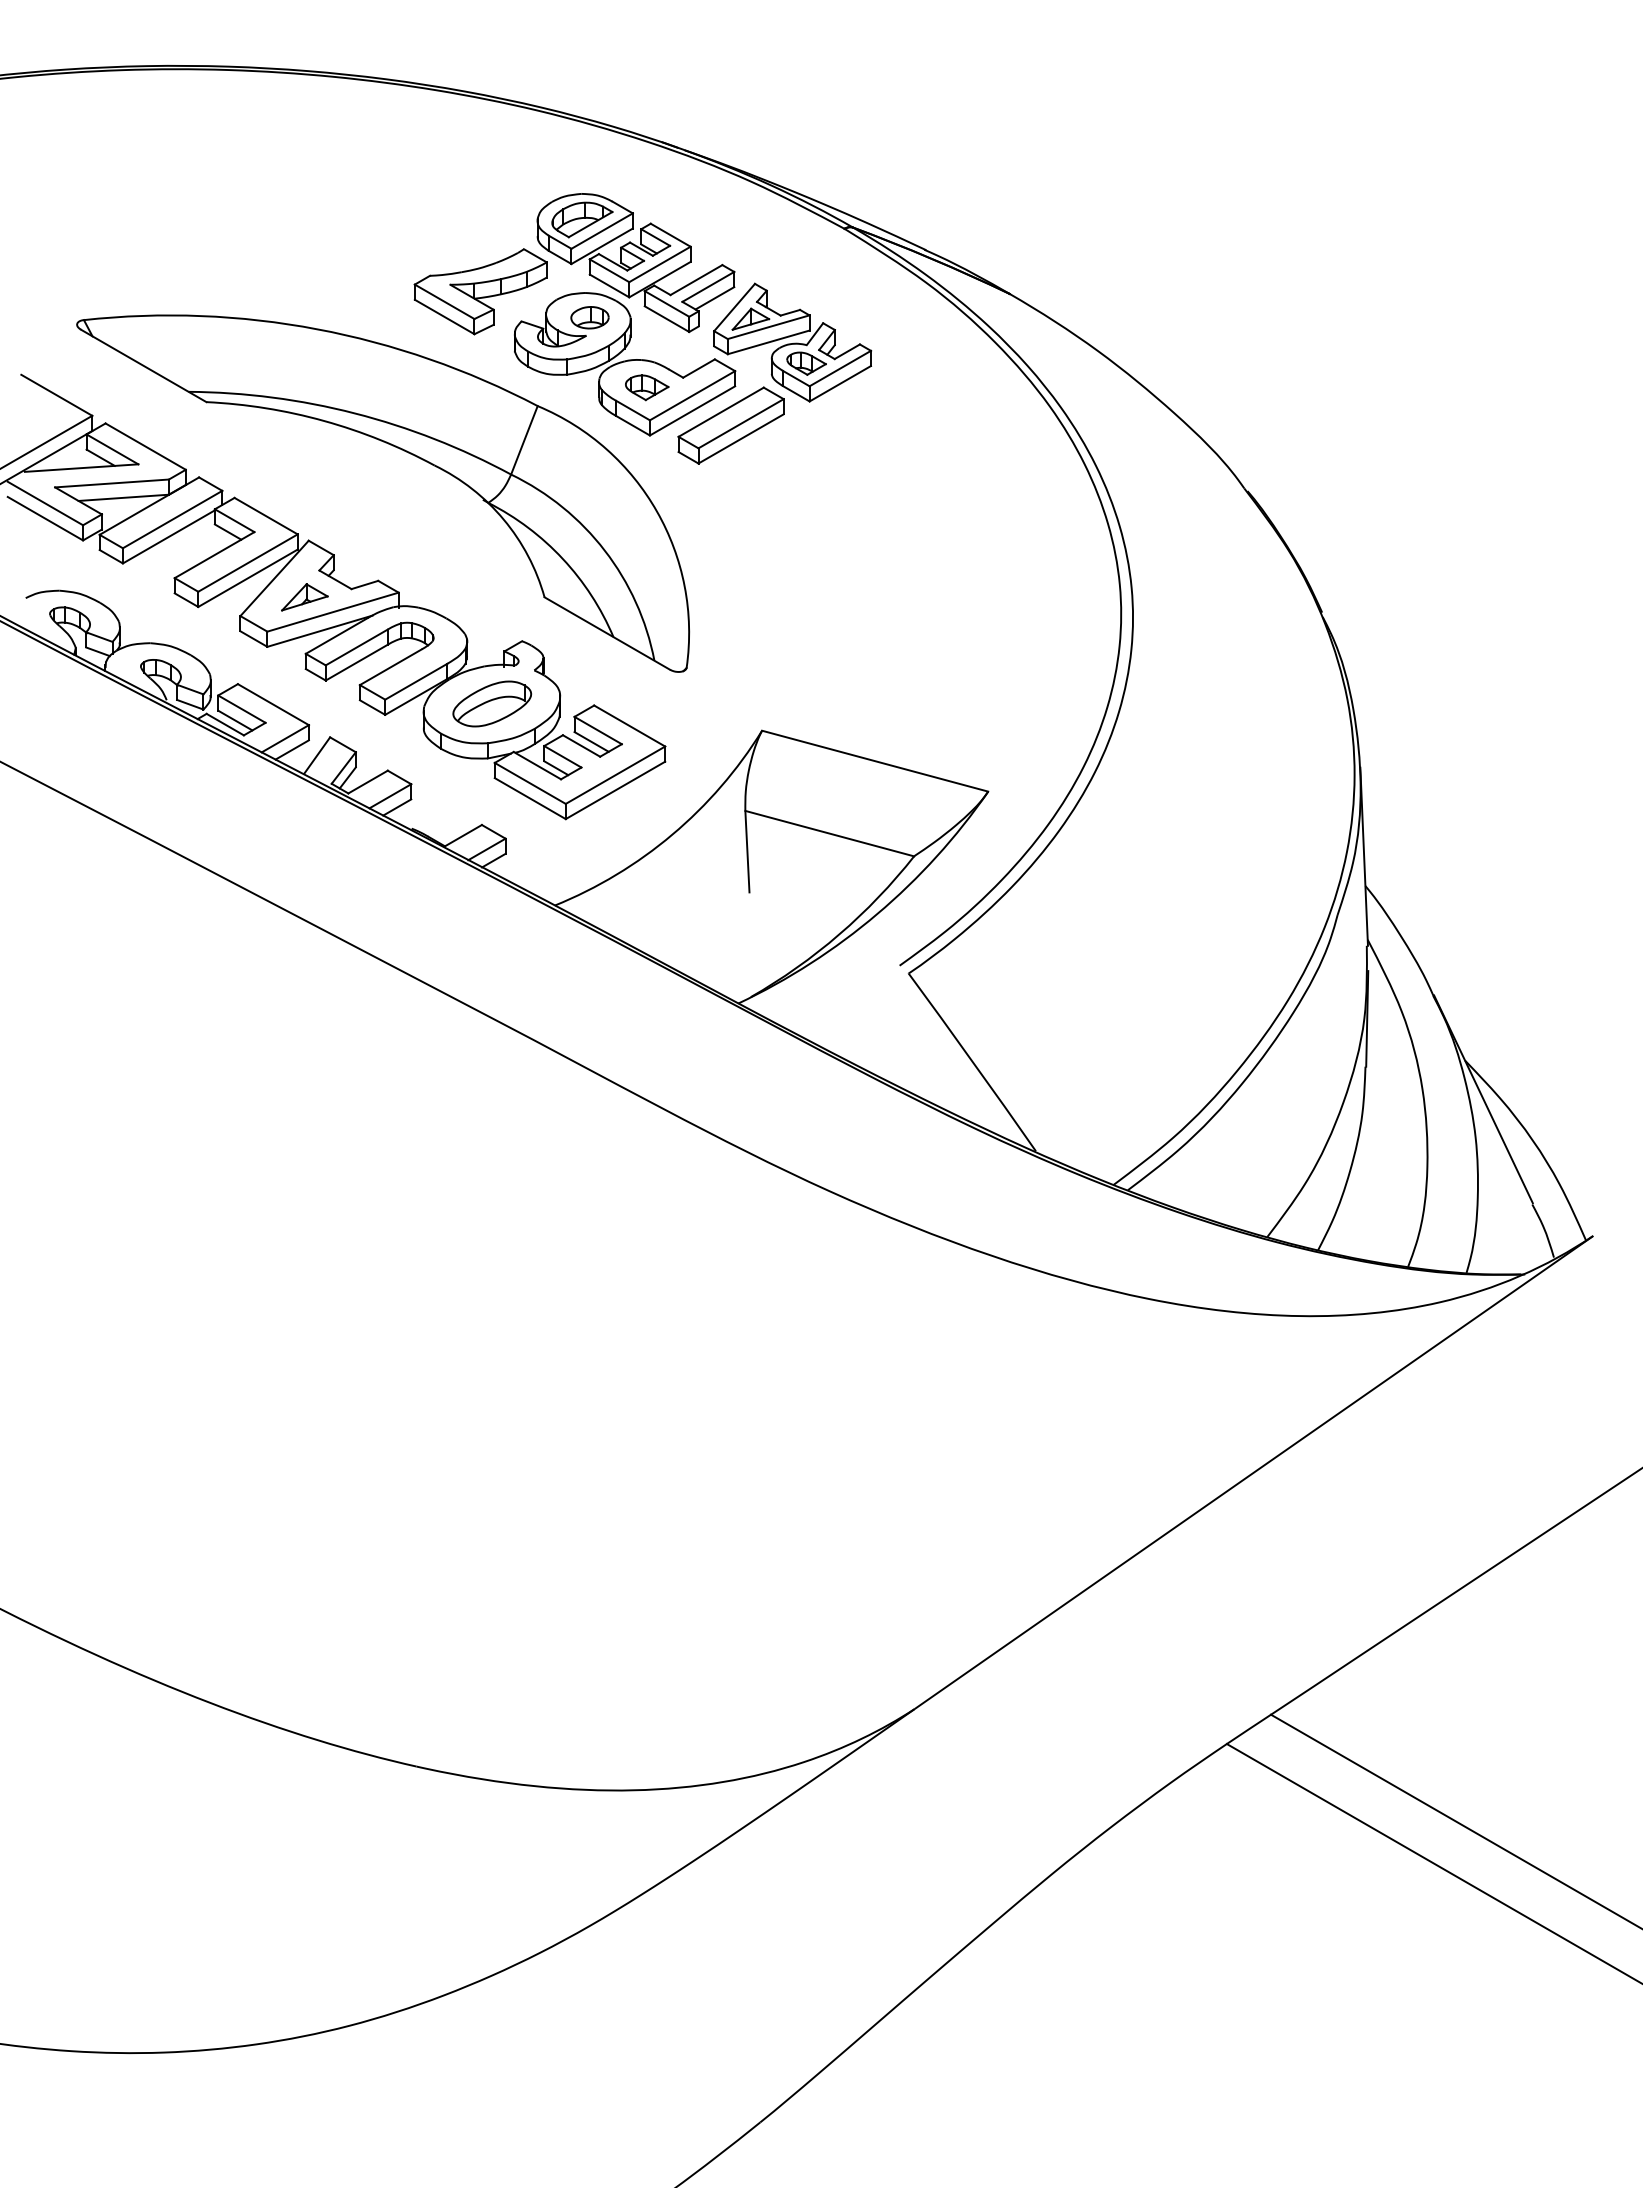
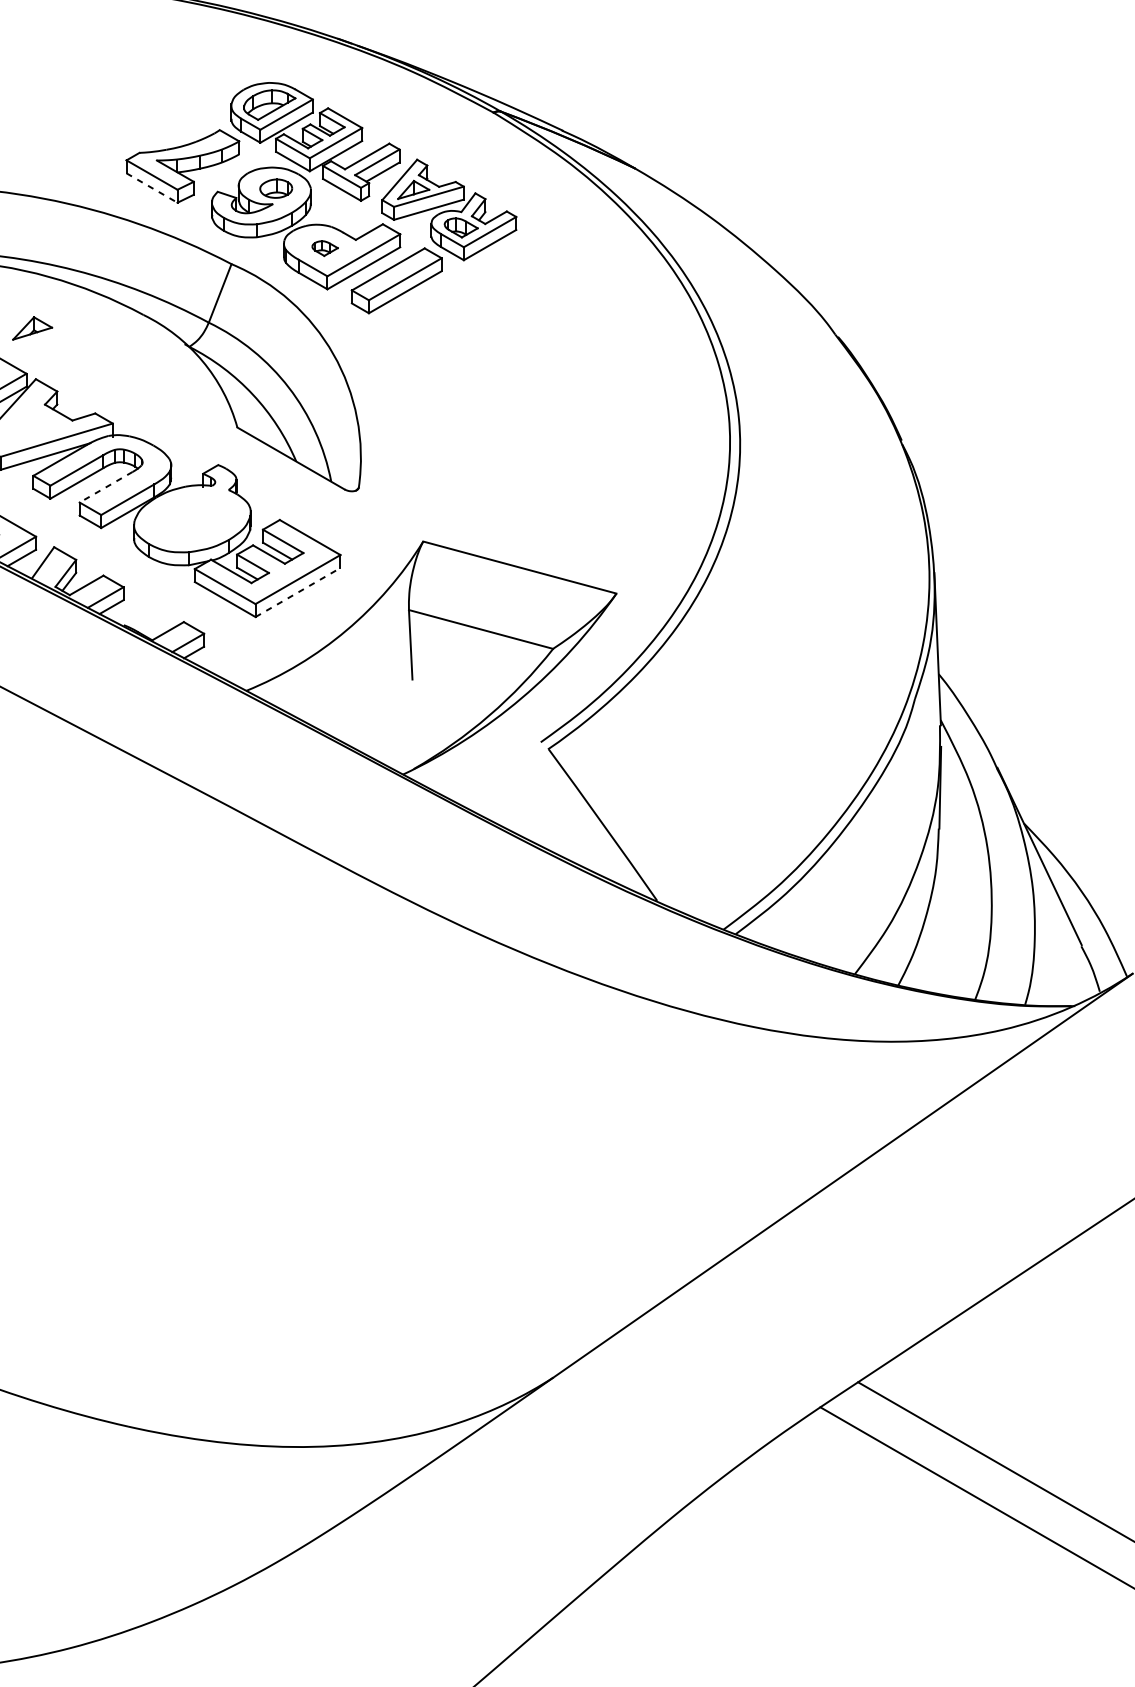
line: (445, 317) -> (152, 188), solid -> dashed
part: (647, 387) -> (325, 248), size x0.7
part: (304, 597) -> (32, 328), moved
line: (390, 667) -> (105, 487), solid -> dashed
part: (492, 703) -> (192, 518), removed
line: (615, 790) -> (298, 592), solid -> dashed

